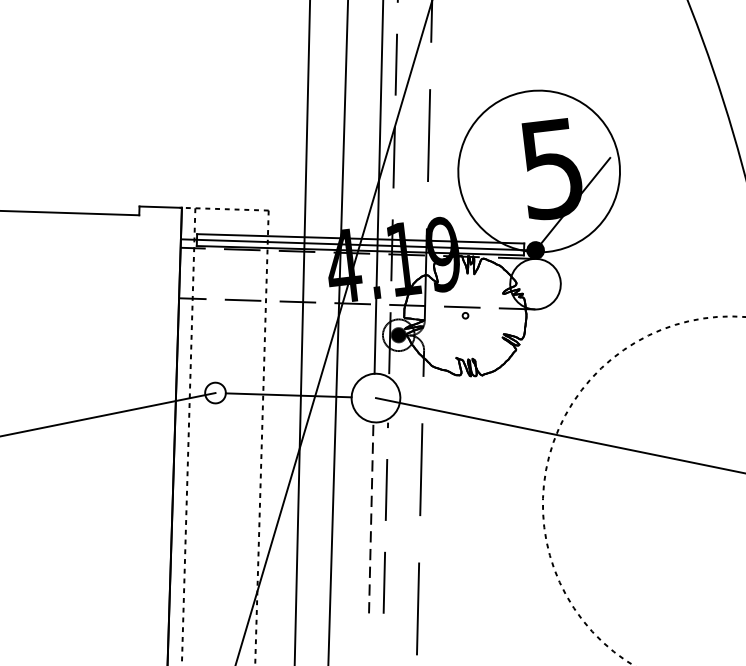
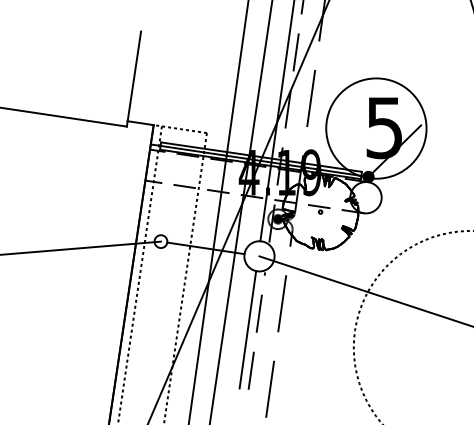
line: (142, 133) -> (134, 76), added
line: (370, 517) -> (247, 329), dashed -> solid

